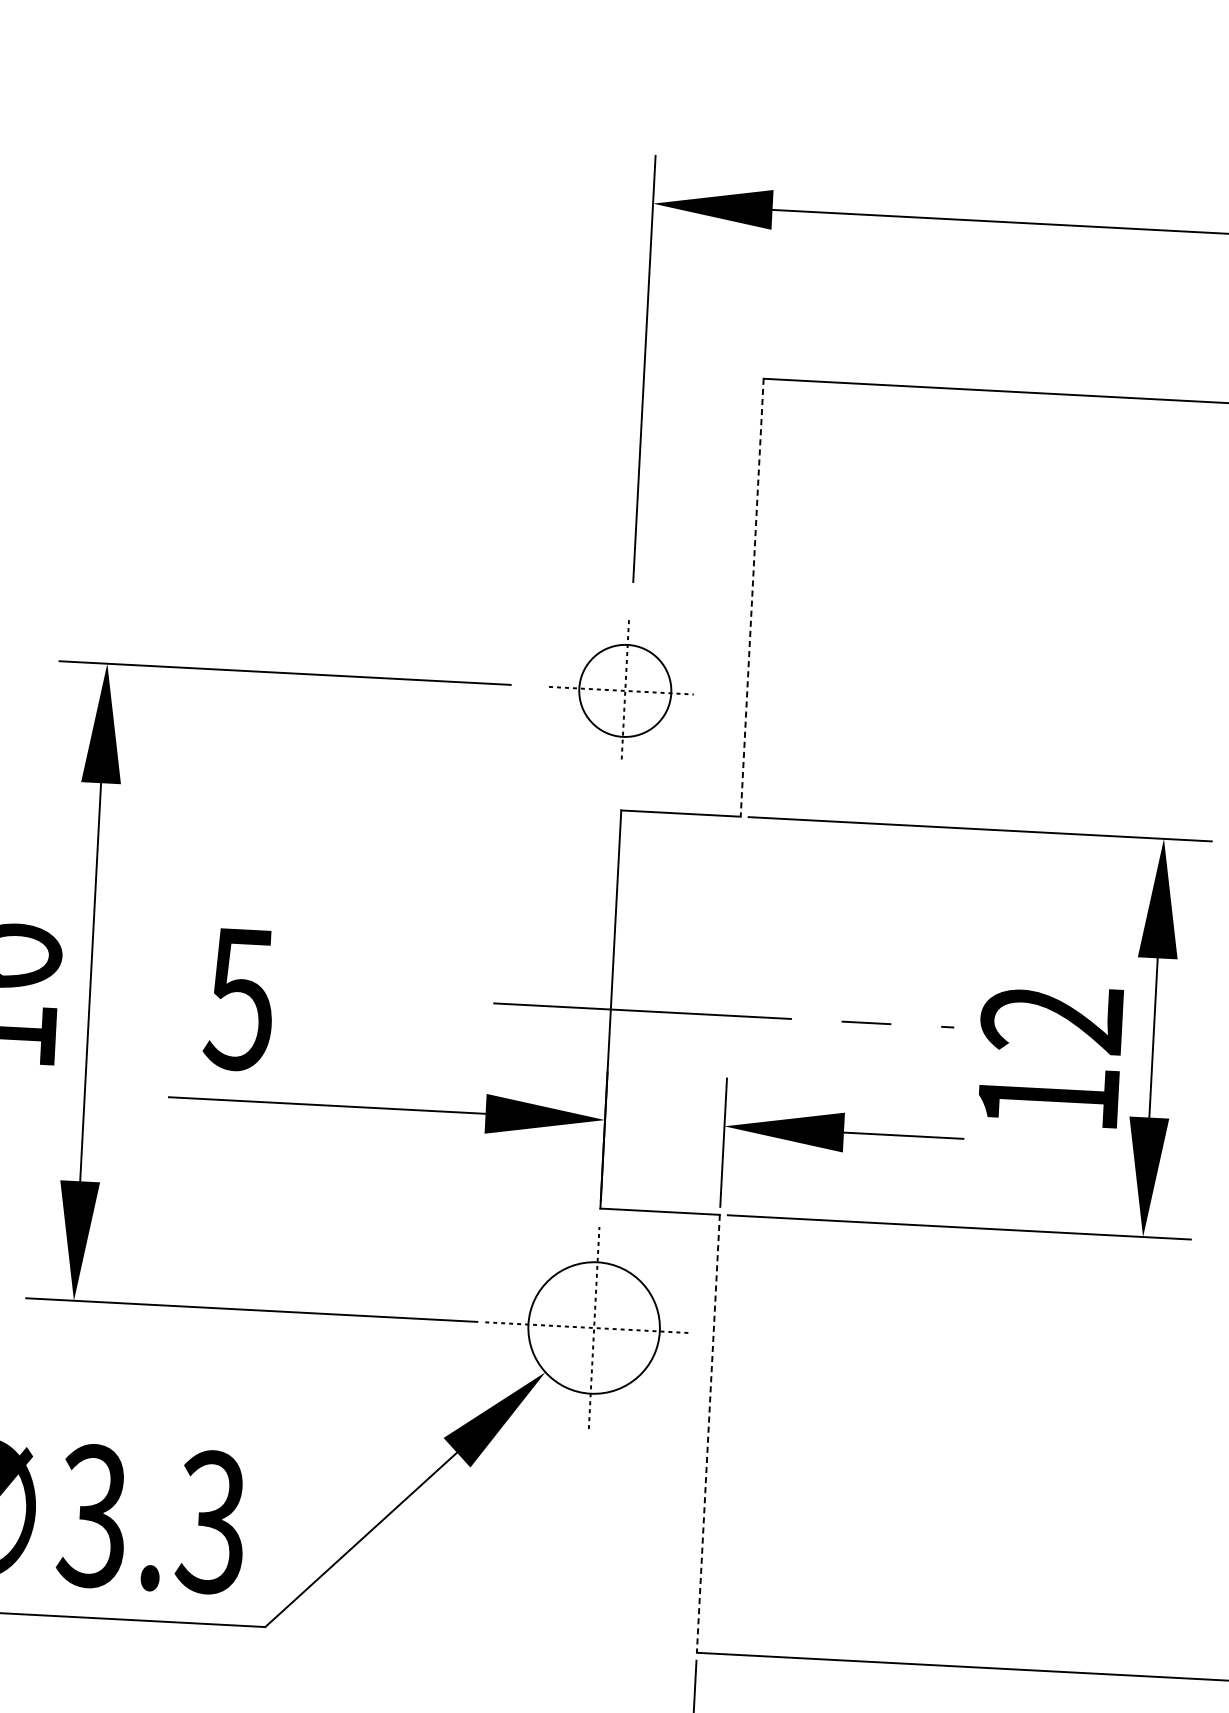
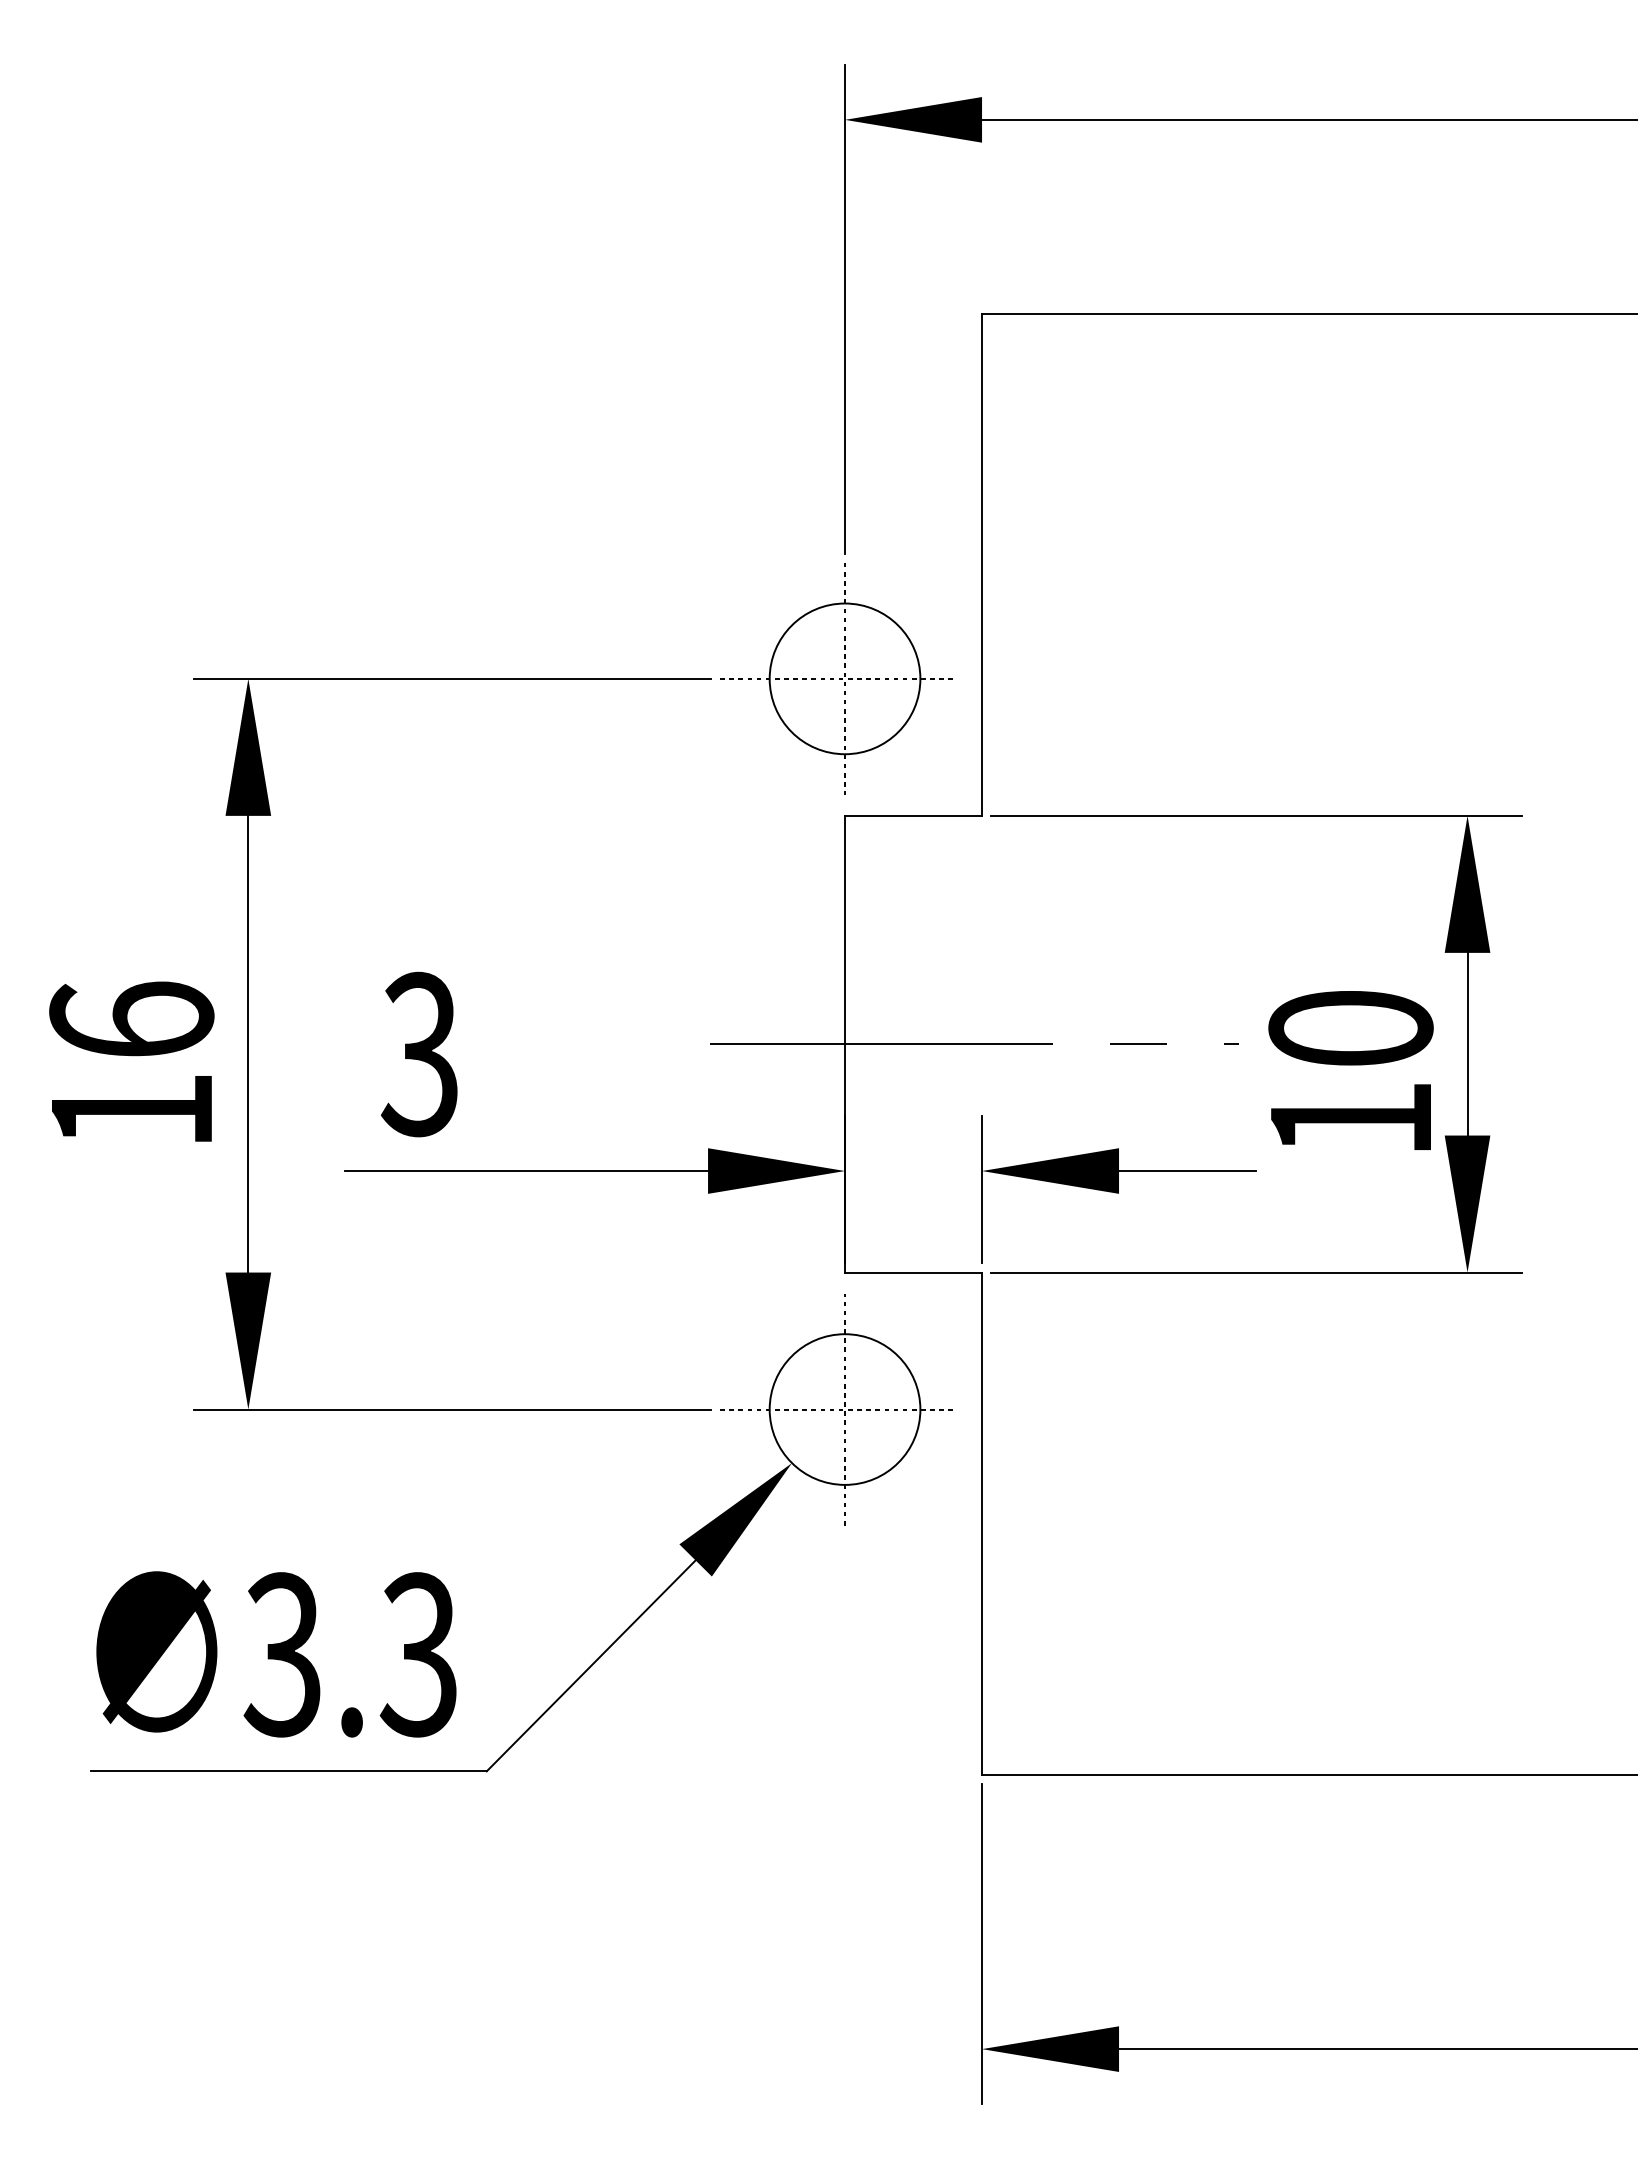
line: (752, 598) -> (982, 565), dashed -> solid
part: (620, 690) -> (836, 678), size x1.43
text: (238, 998) -> (418, 1053), 5 -> 3
text: (1052, 1018) -> (1350, 1028), 12 -> 10
line: (708, 1434) -> (982, 1524), dashed -> solid

